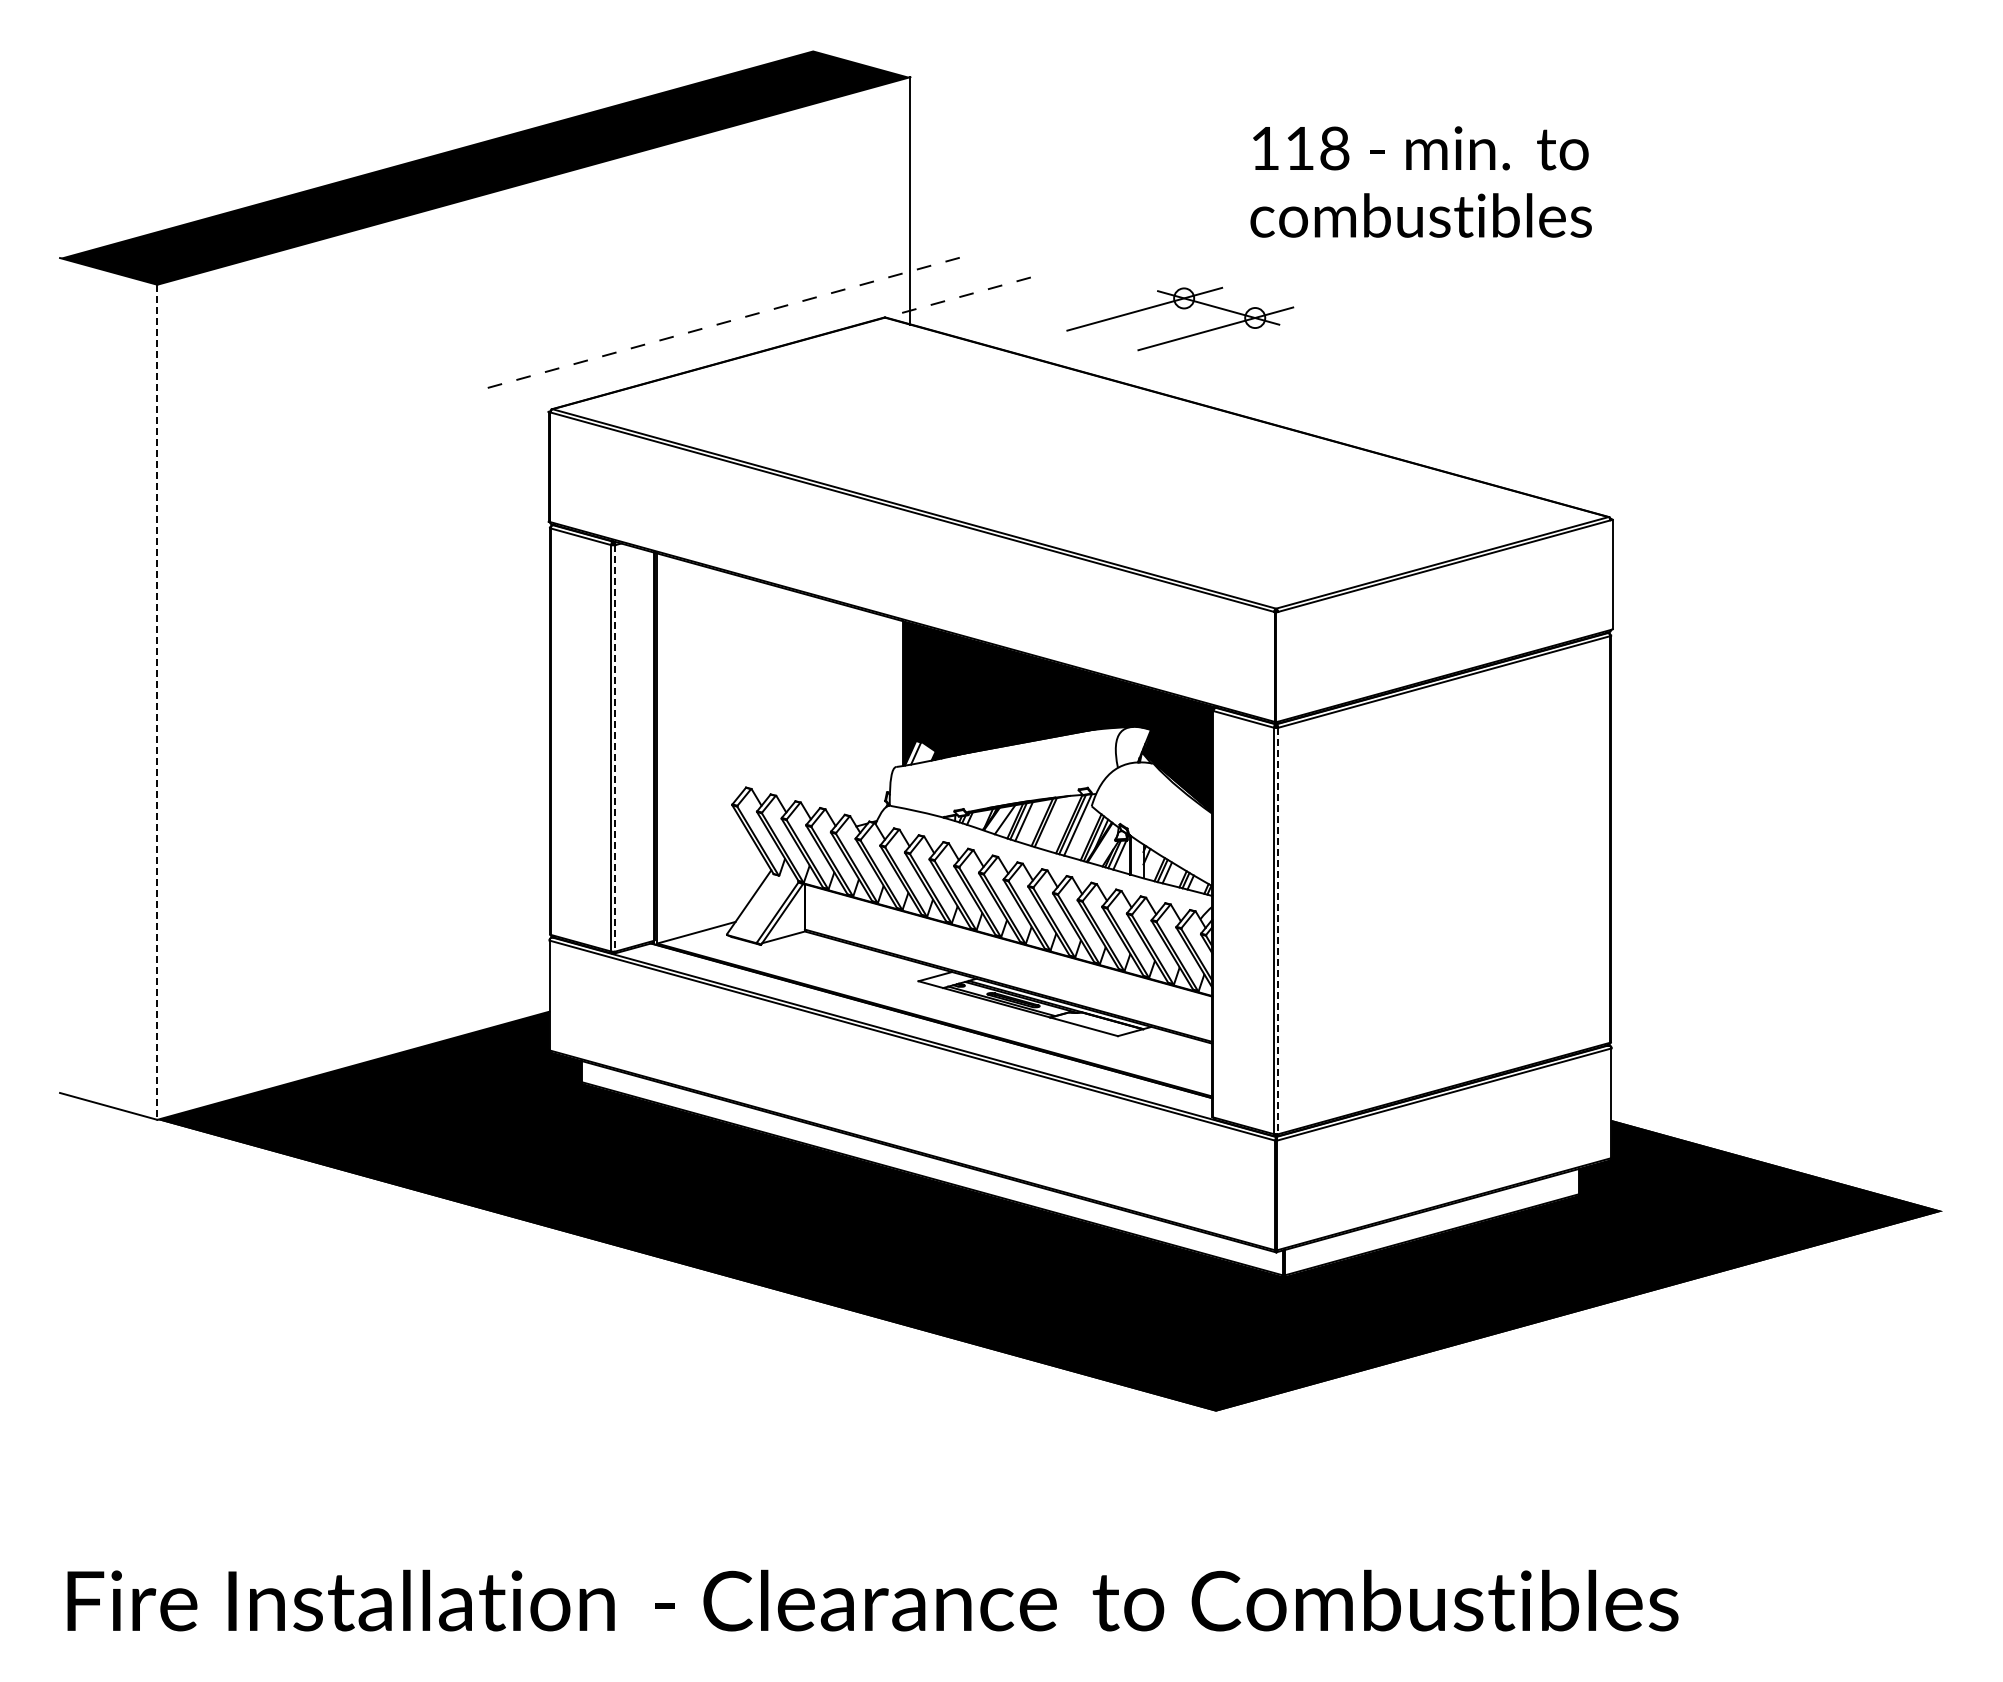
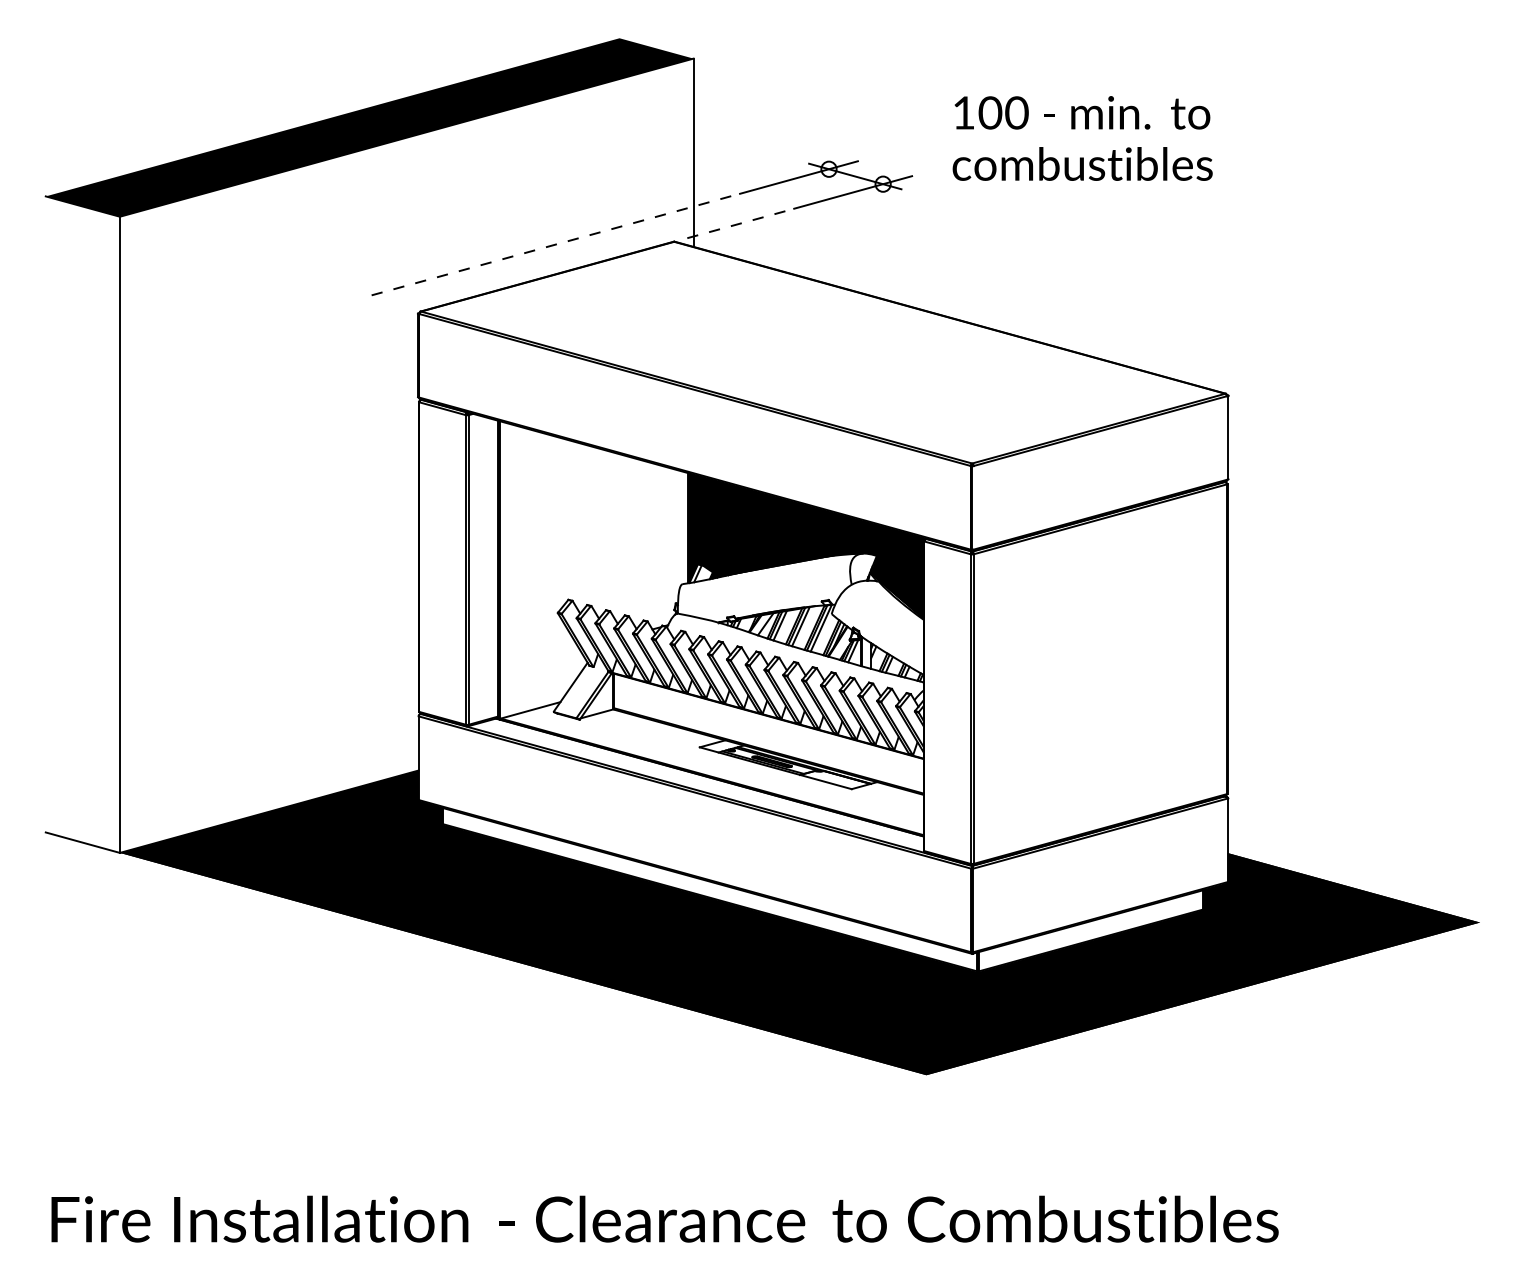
text: (1317, 148) -> (1003, 112), 118 -> 100
part: (1182, 309) -> (827, 177), moved
line: (157, 702) -> (120, 534), dashed -> solid
line: (615, 748) -> (468, 570), dashed -> solid
line: (1050, 822) -> (800, 626), added
line: (1278, 931) -> (974, 709), dashed -> solid

